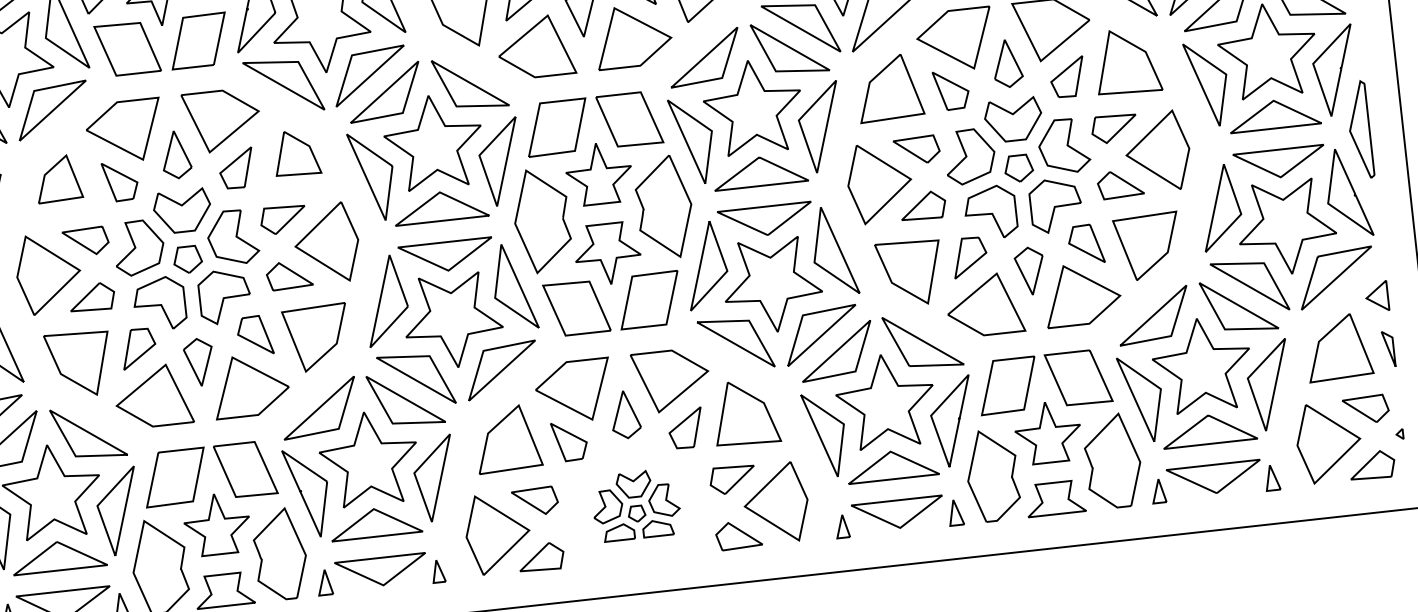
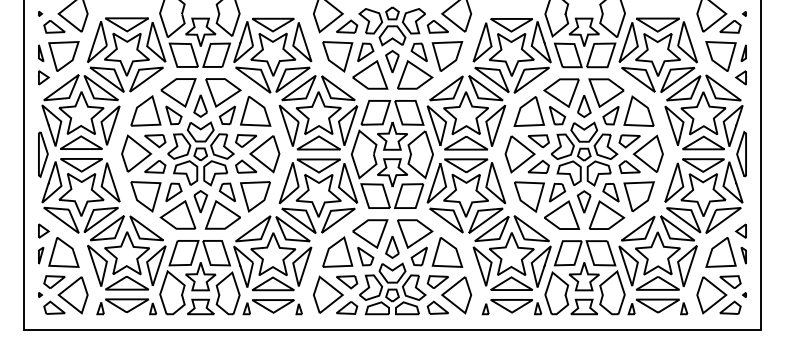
part: (296, 153) -> (255, 111), size x1.43
part: (57, 177) -> (145, 110), size x1.43
part: (635, 504) -> (392, 288), size x1.67

